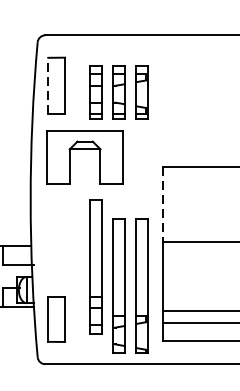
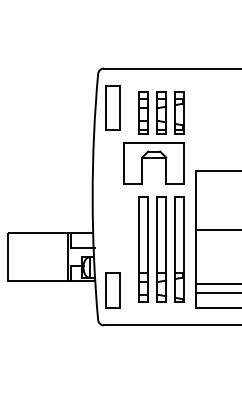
line: (48, 86) -> (106, 108), dashed -> solid
part: (84, 156) -> (153, 163), moved
line: (163, 205) -> (196, 201), dashed -> solid
part: (130, 286) -> (170, 249), moved

